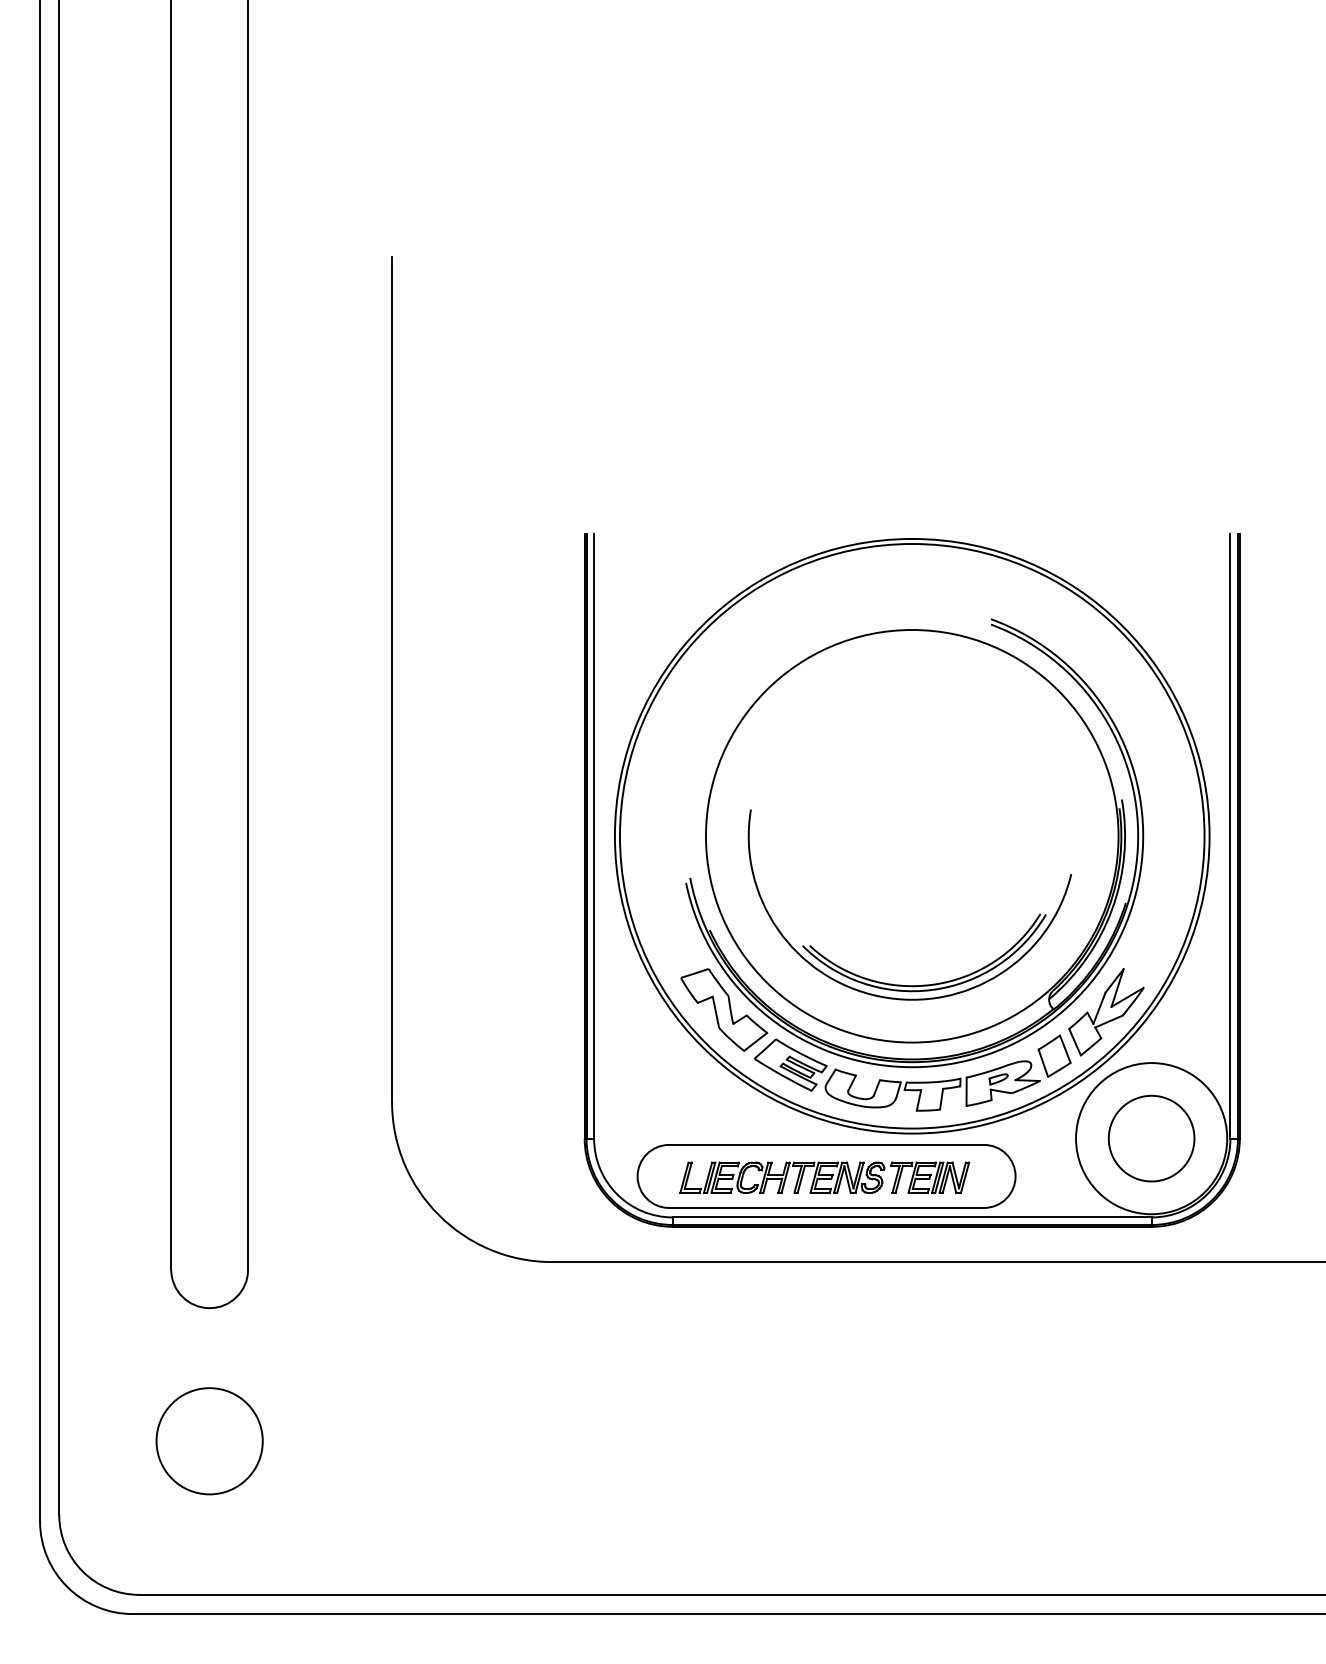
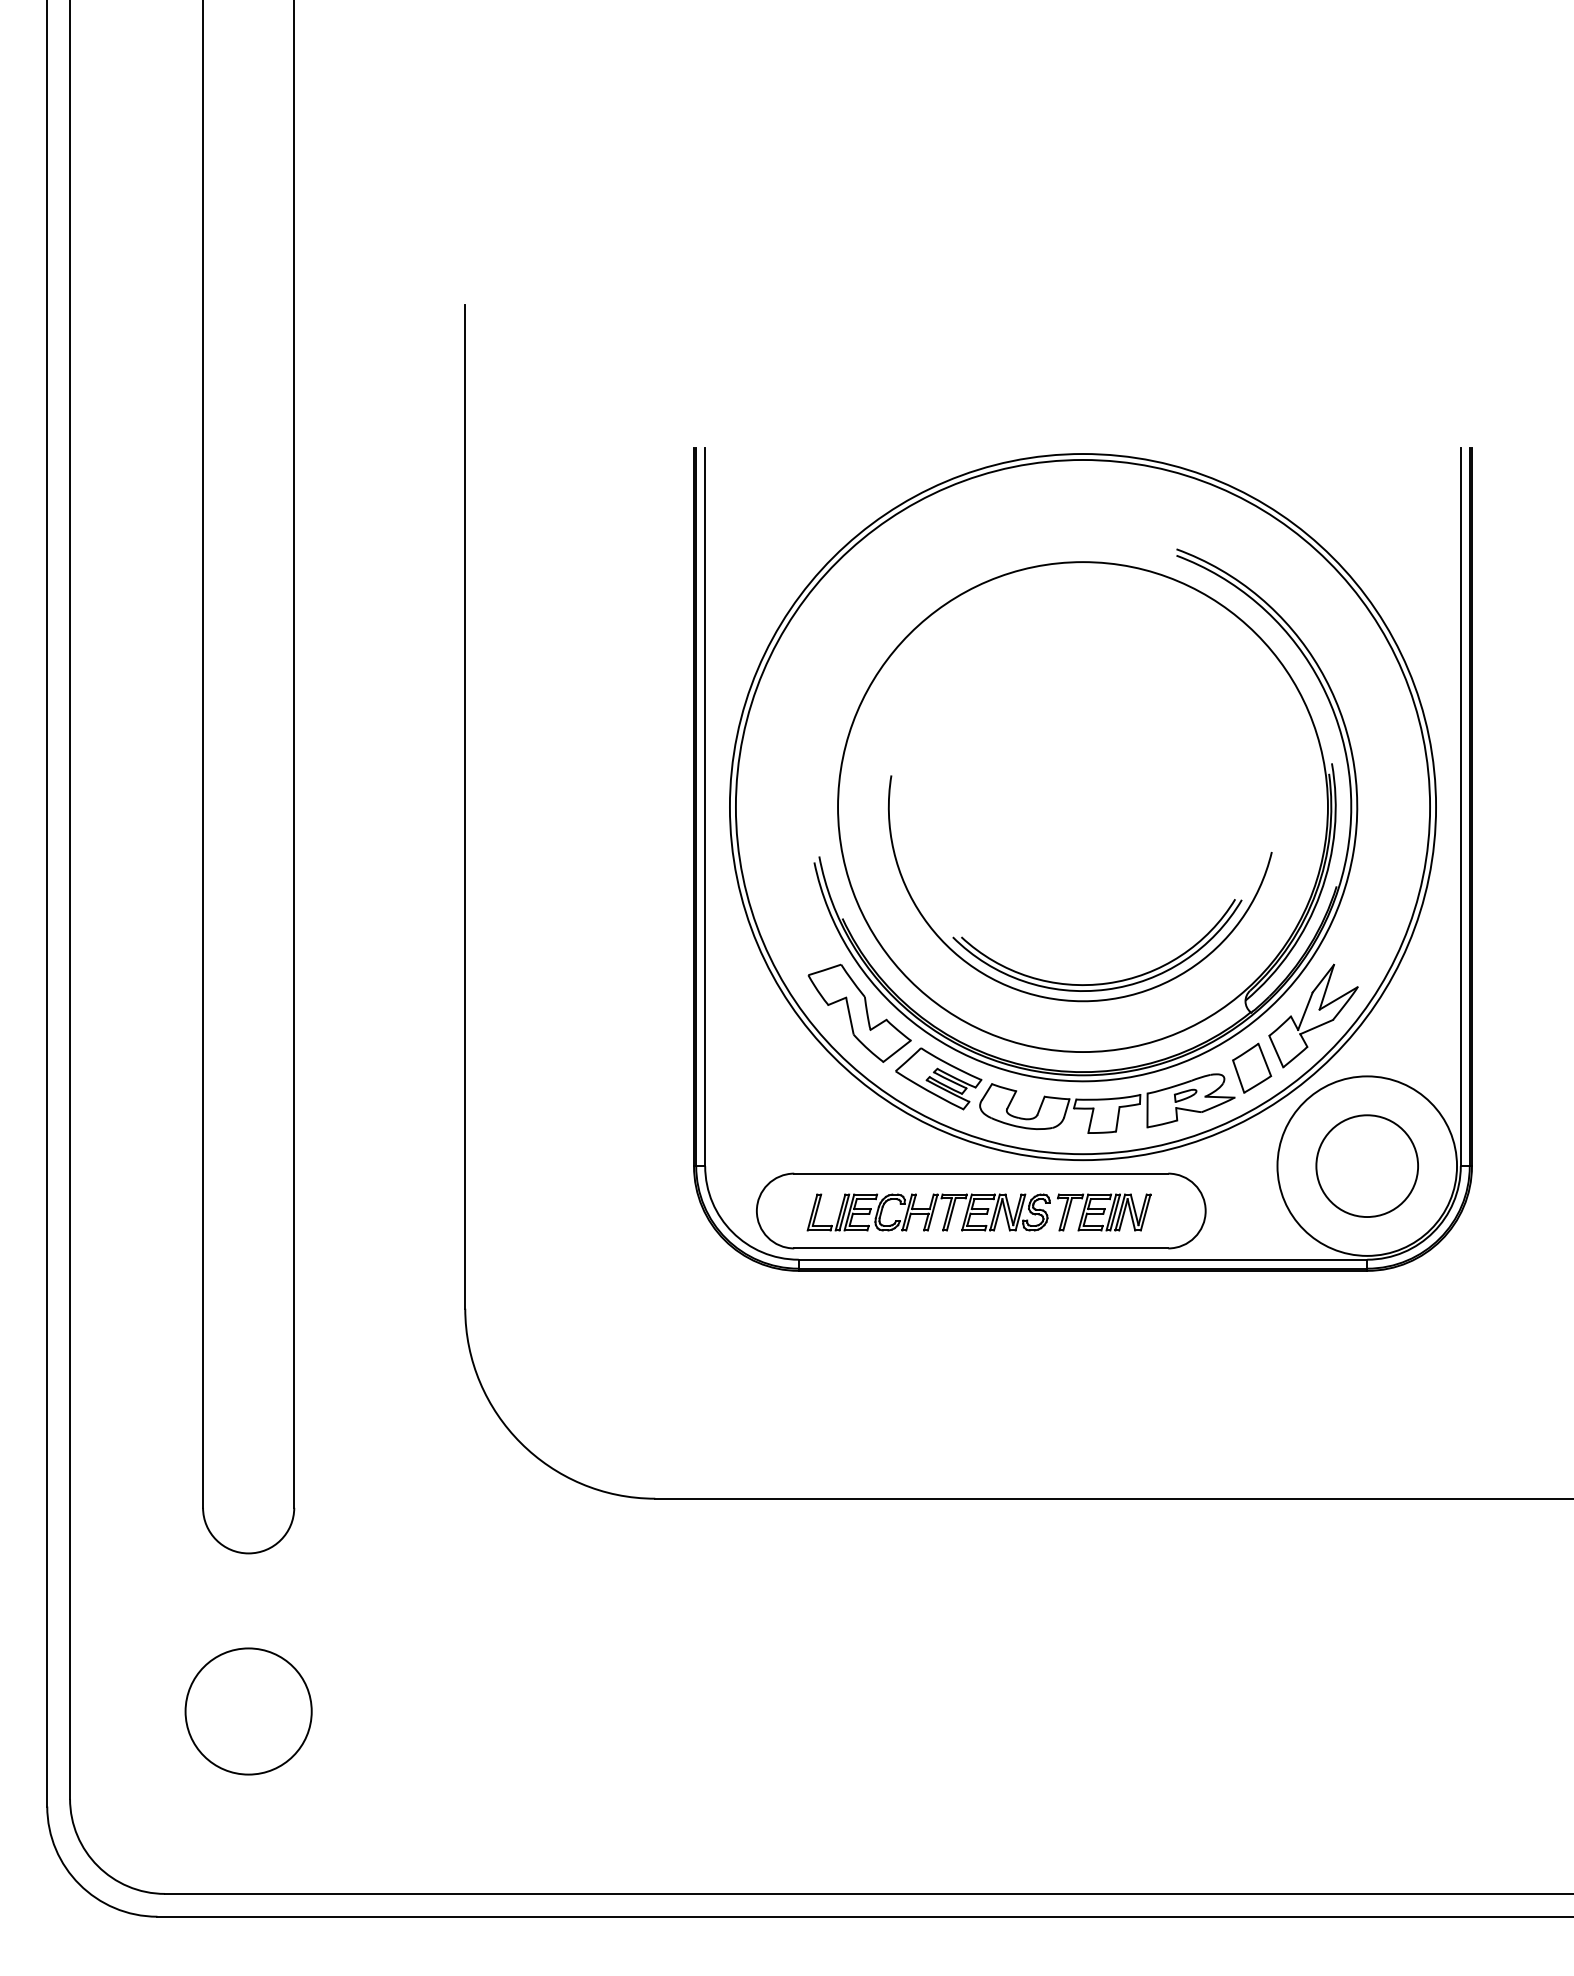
part: (911, 880) -> (1082, 859), moved

